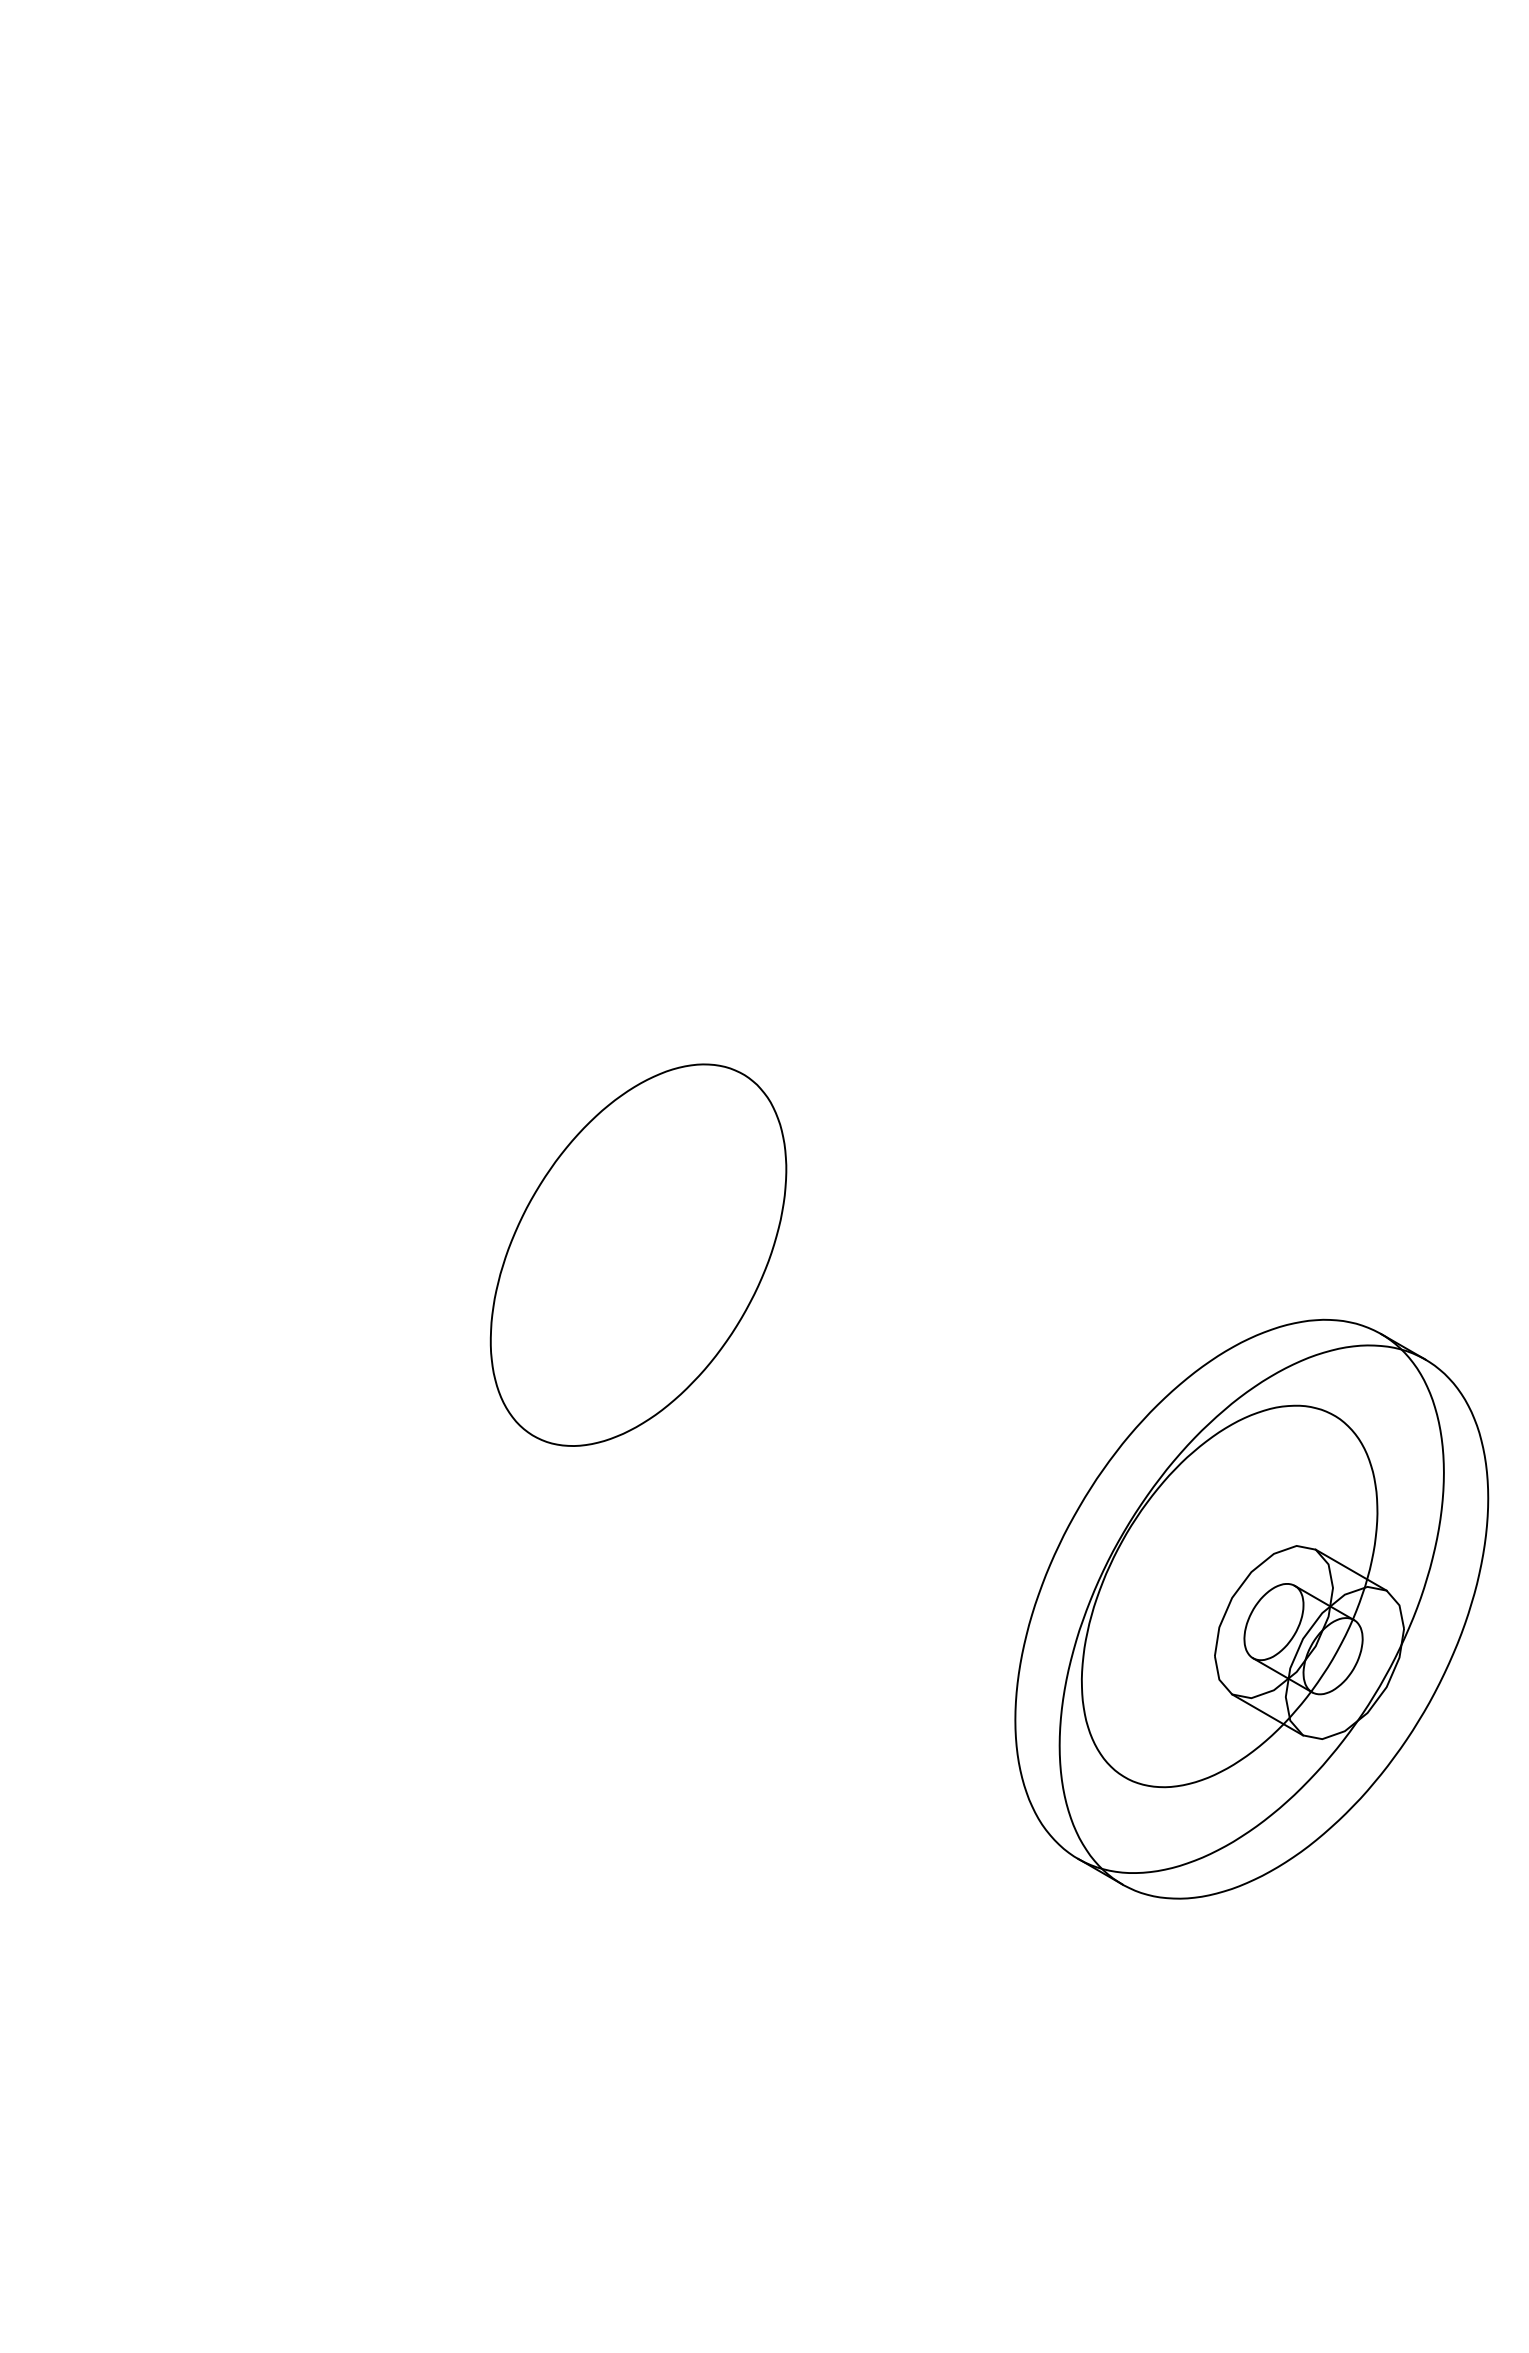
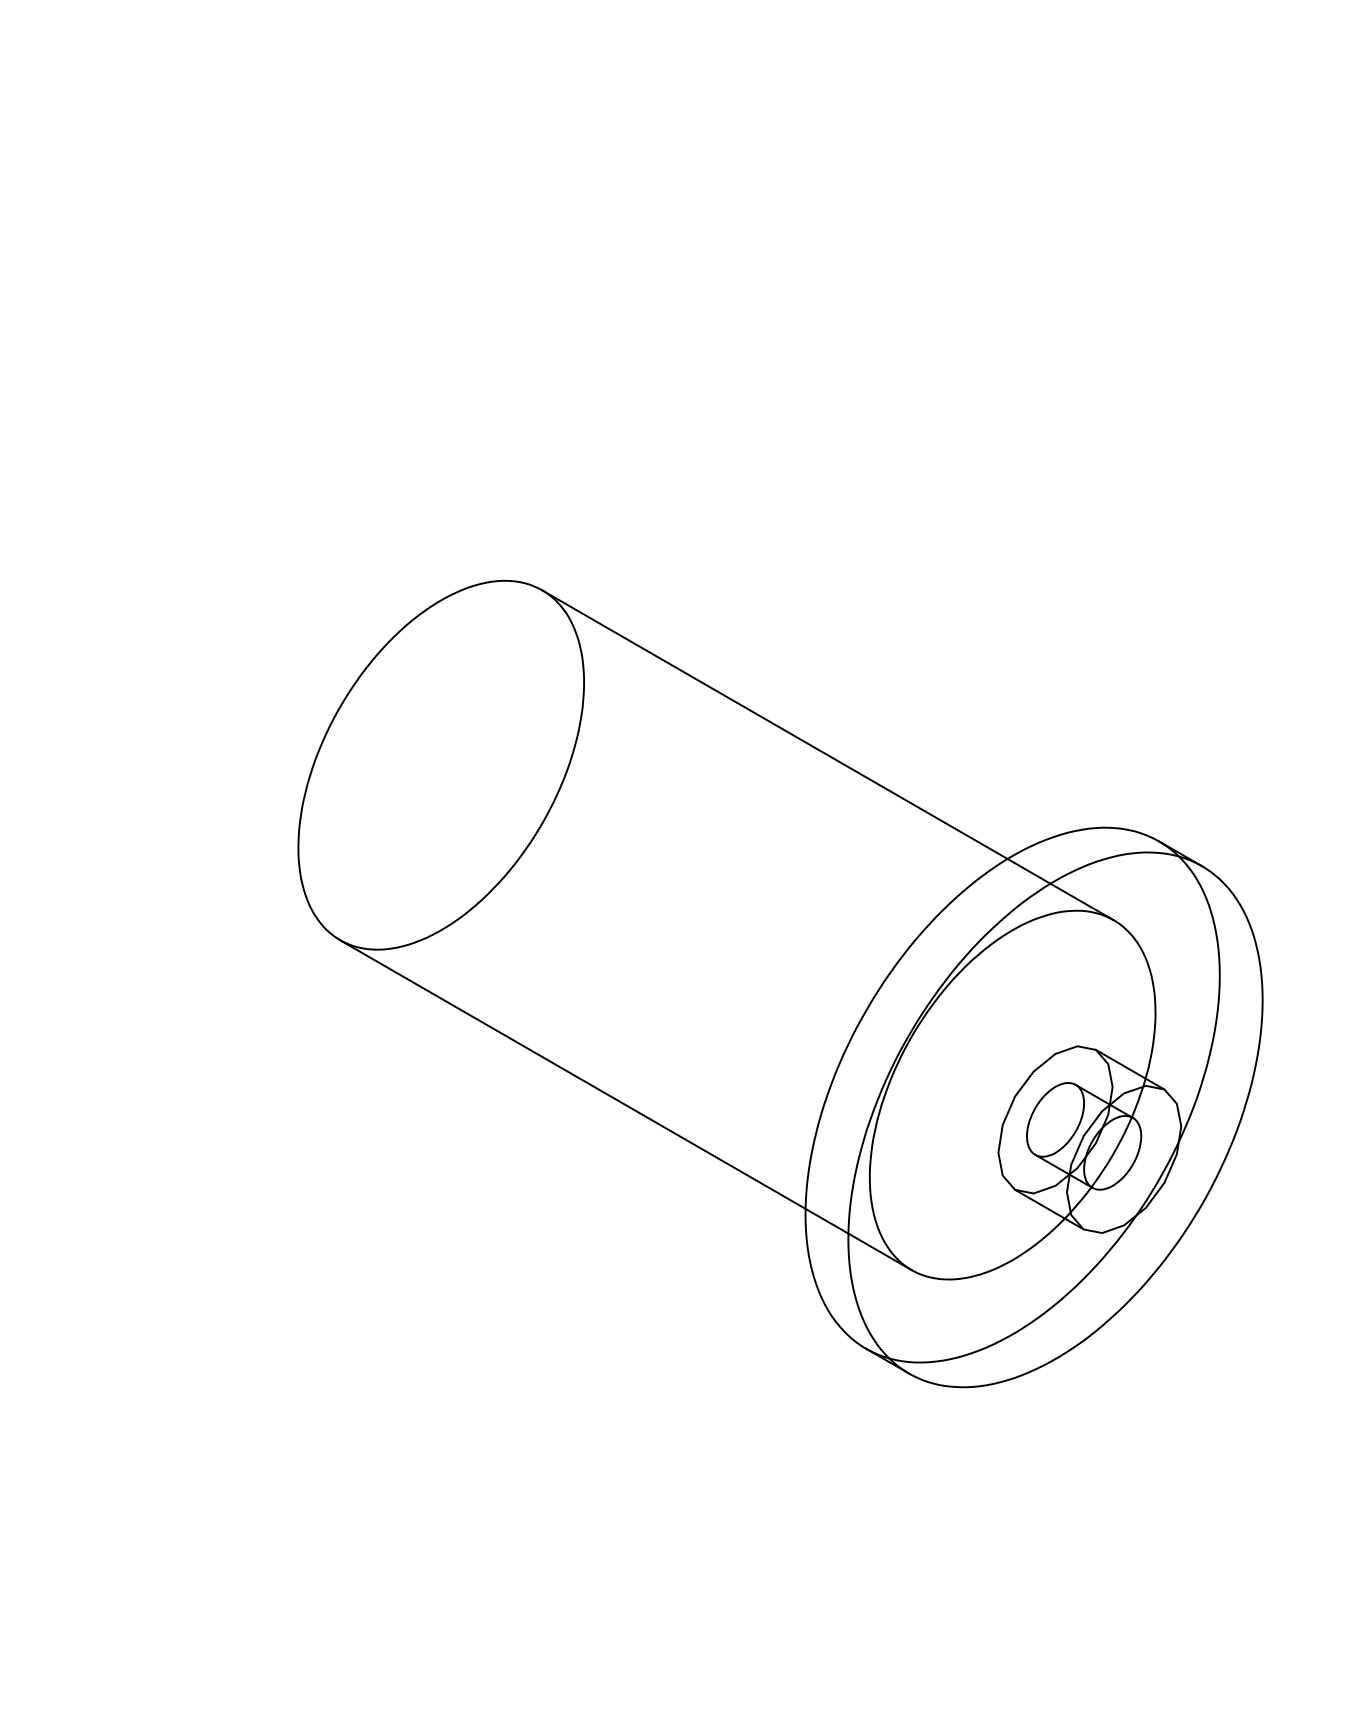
line: (1038, 1244) -> (827, 754), added
line: (829, 1606) -> (625, 1104), added

